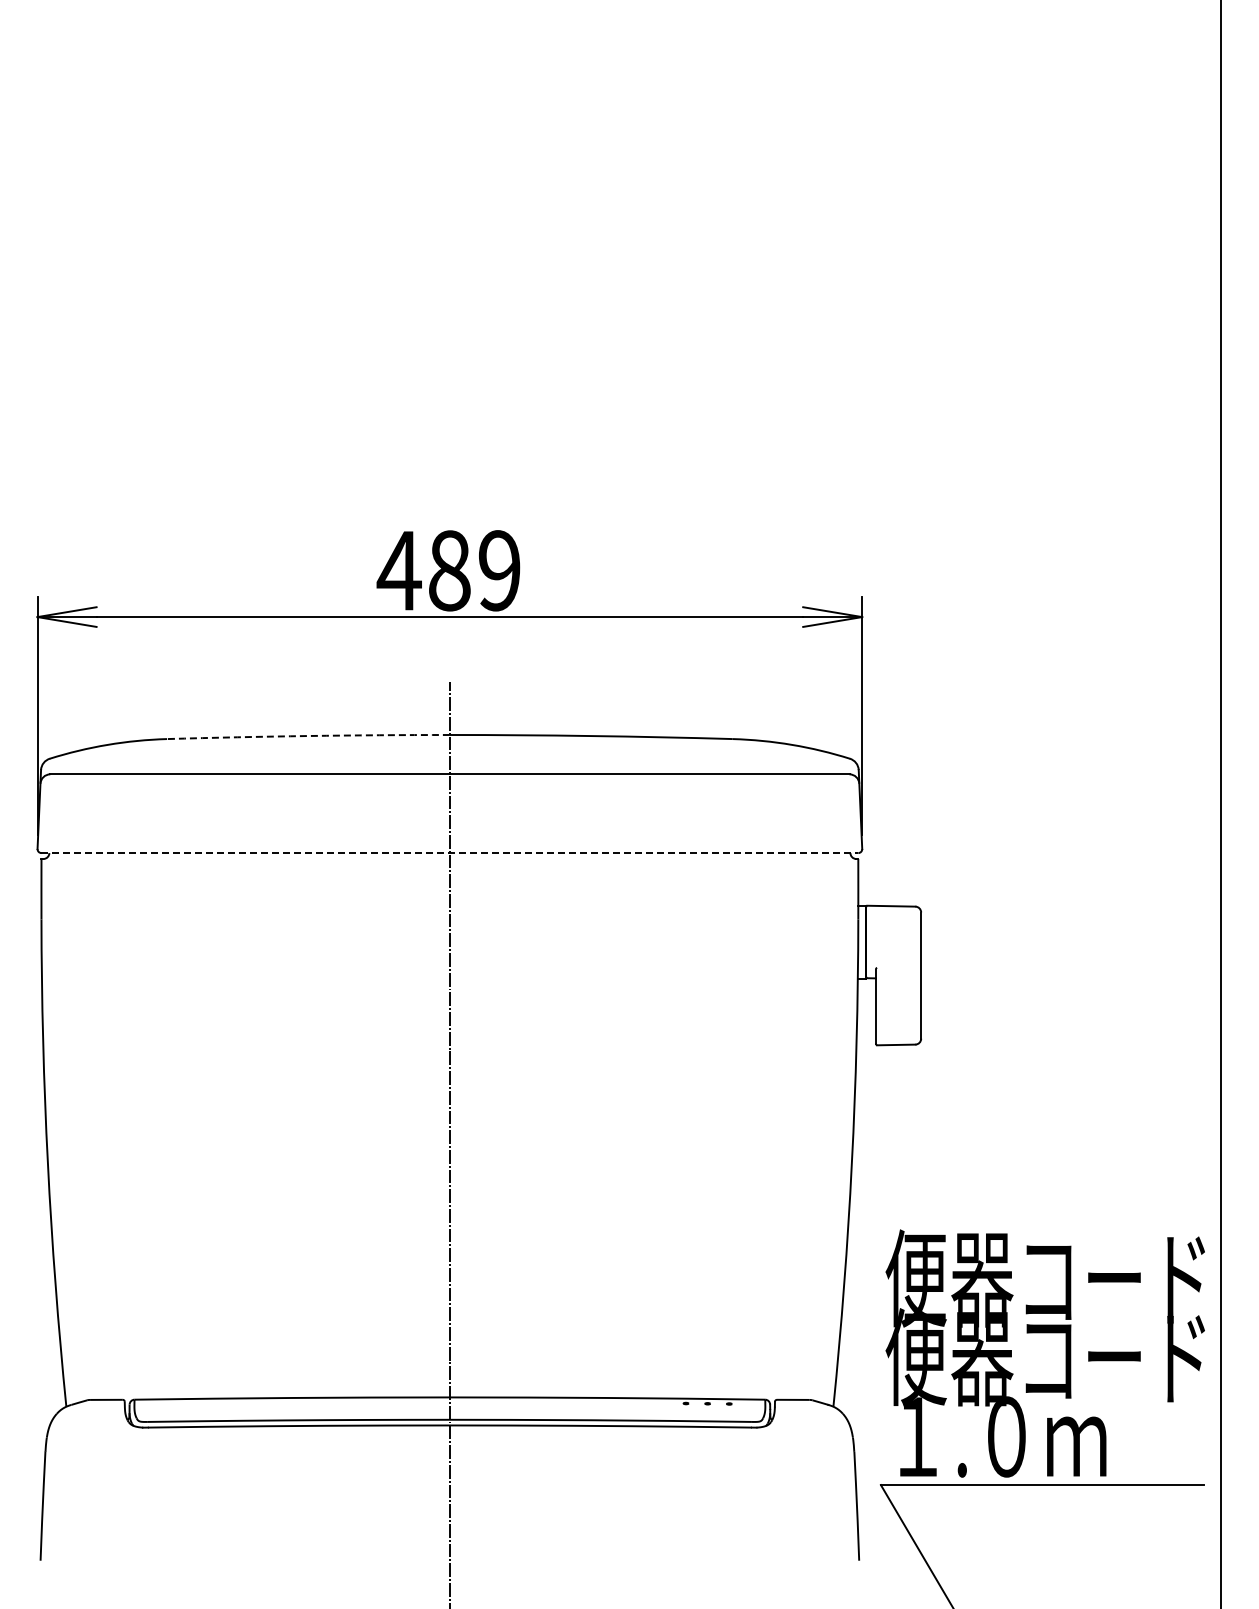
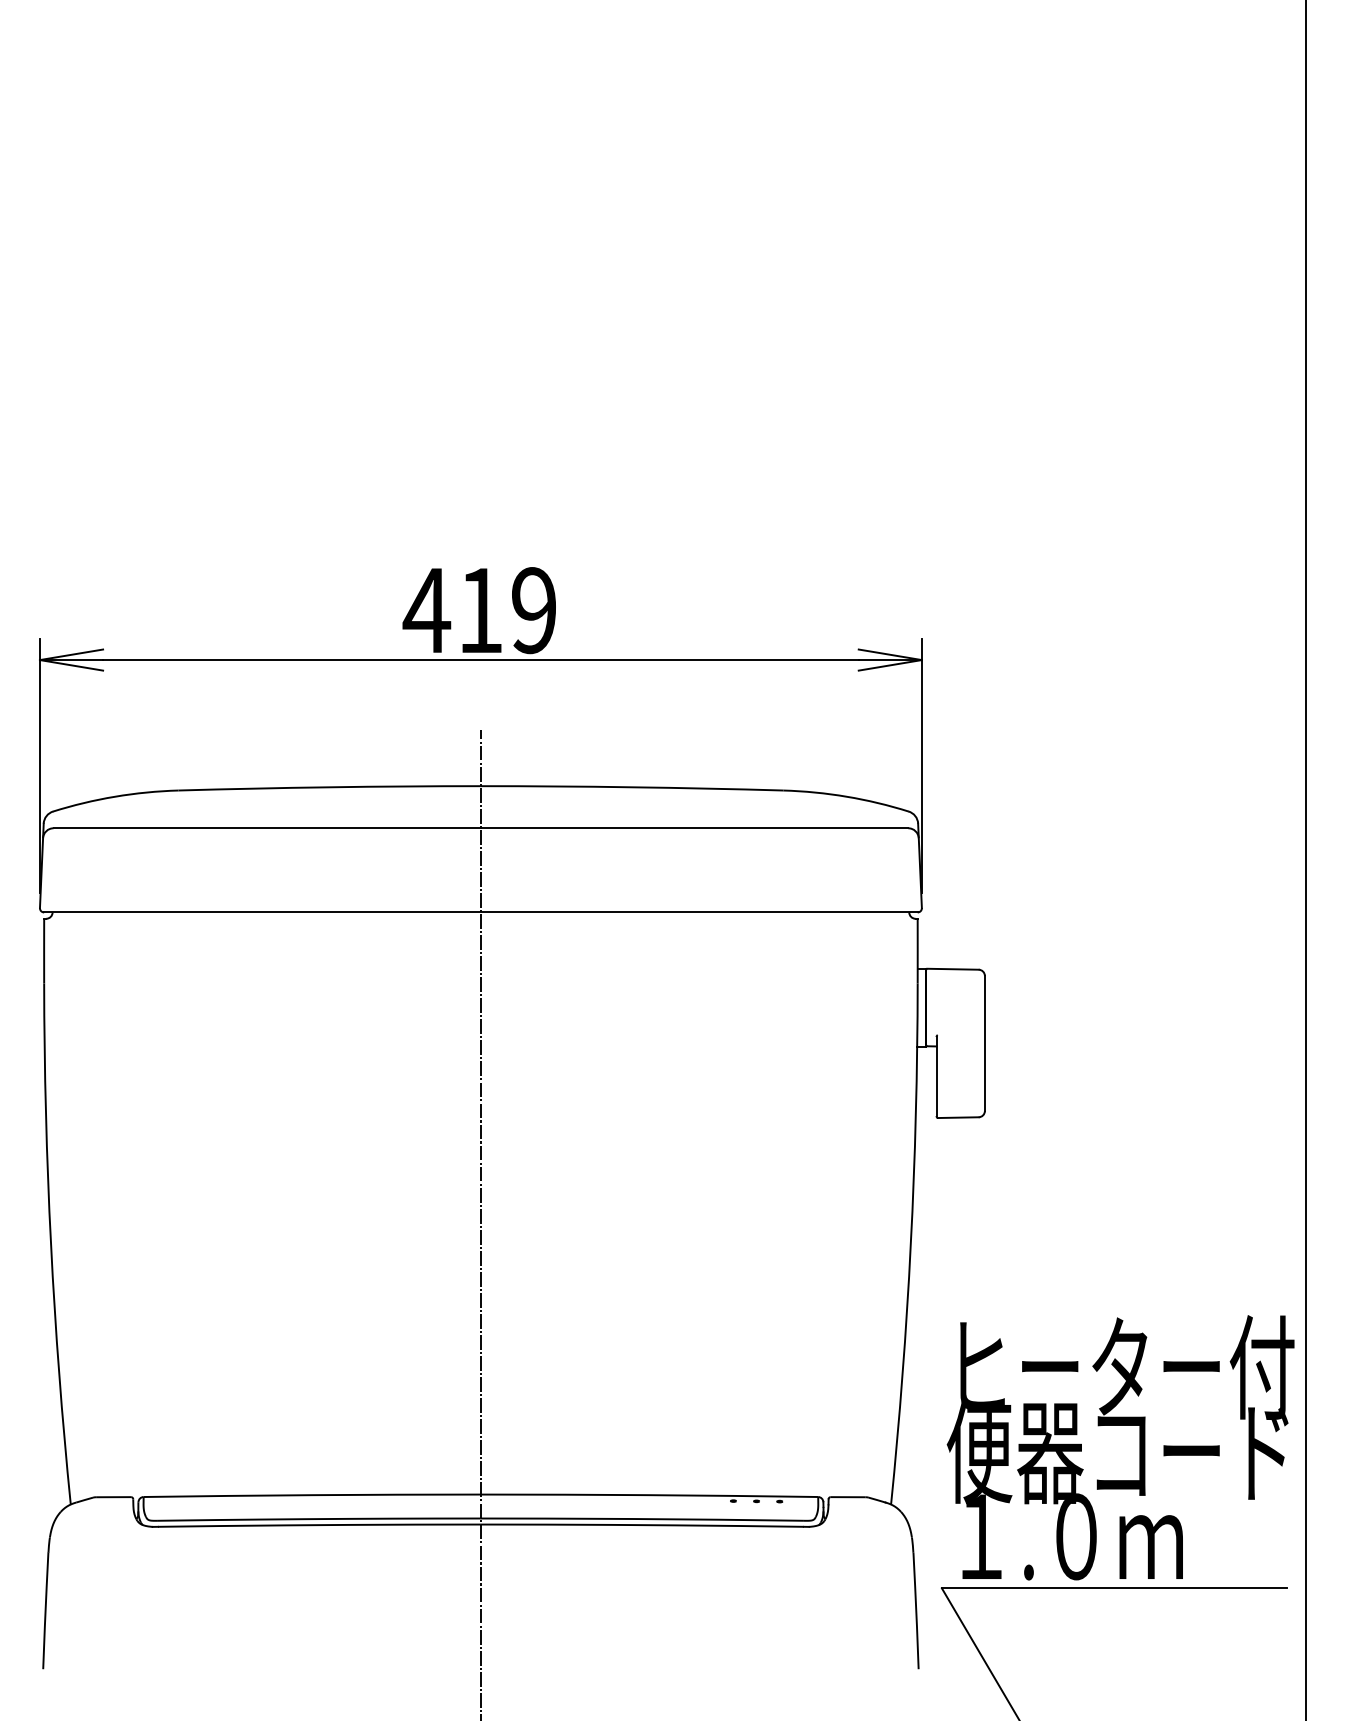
text: (449, 570) -> (480, 610), 489 -> 419
arc: (308, 736) -> (329, 787), dashed -> solid
line: (450, 853) -> (481, 912), dashed -> solid
text: (1047, 1278) -> (1120, 1367), 便器コード -> ヒーター付

